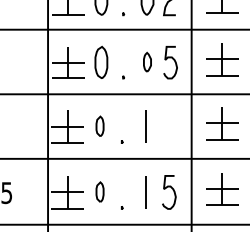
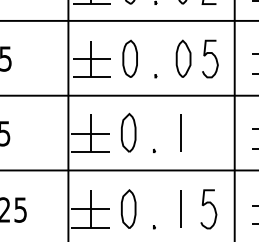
part: (147, 61) -> (183, 57), size x1.67
part: (99, 126) -> (128, 132), size x1.67
part: (99, 191) -> (128, 208), size x1.67

